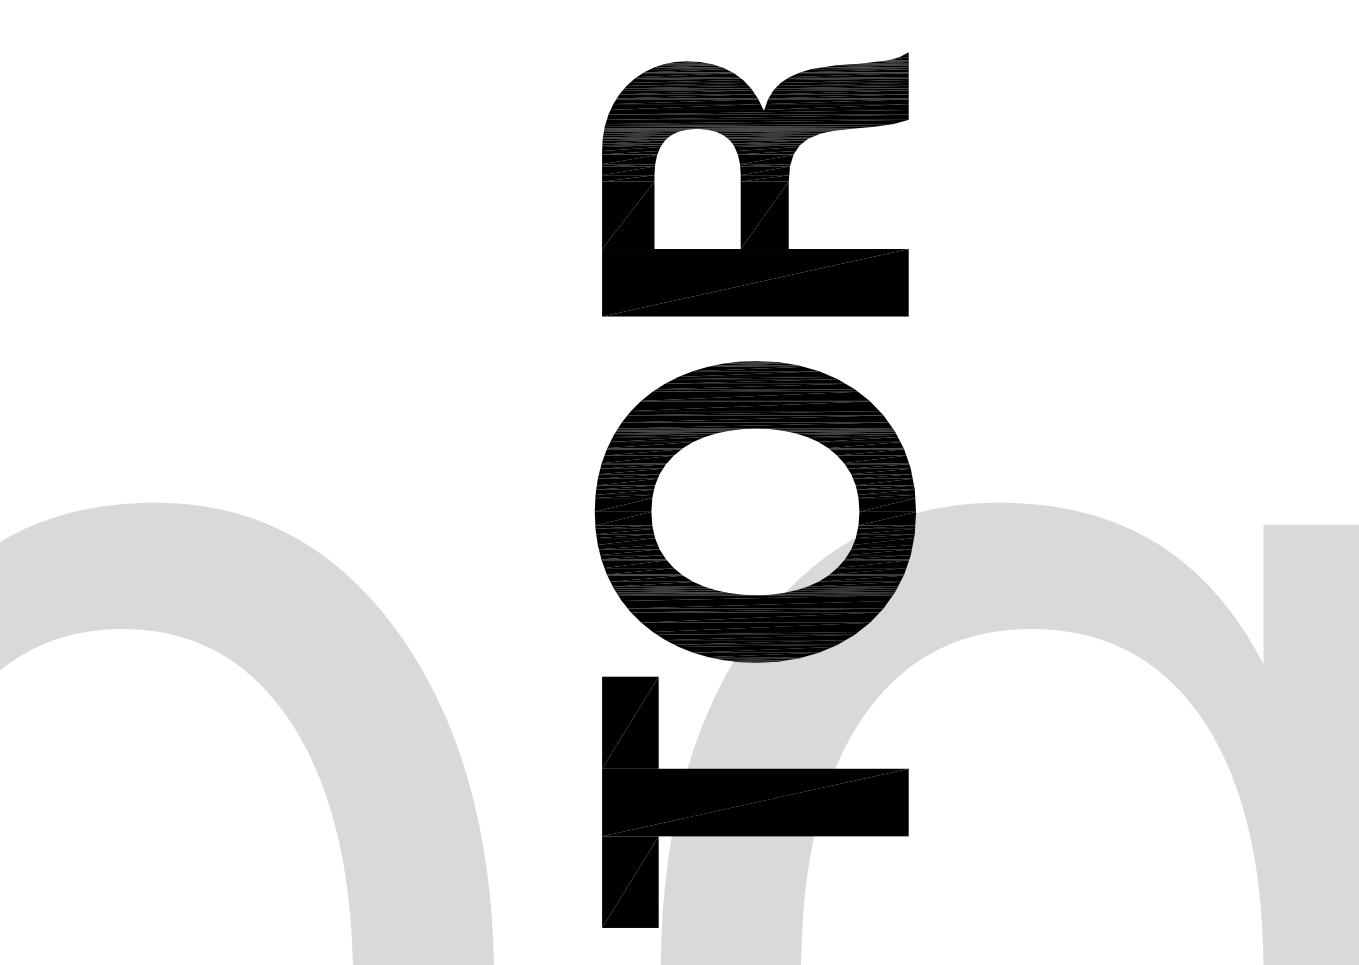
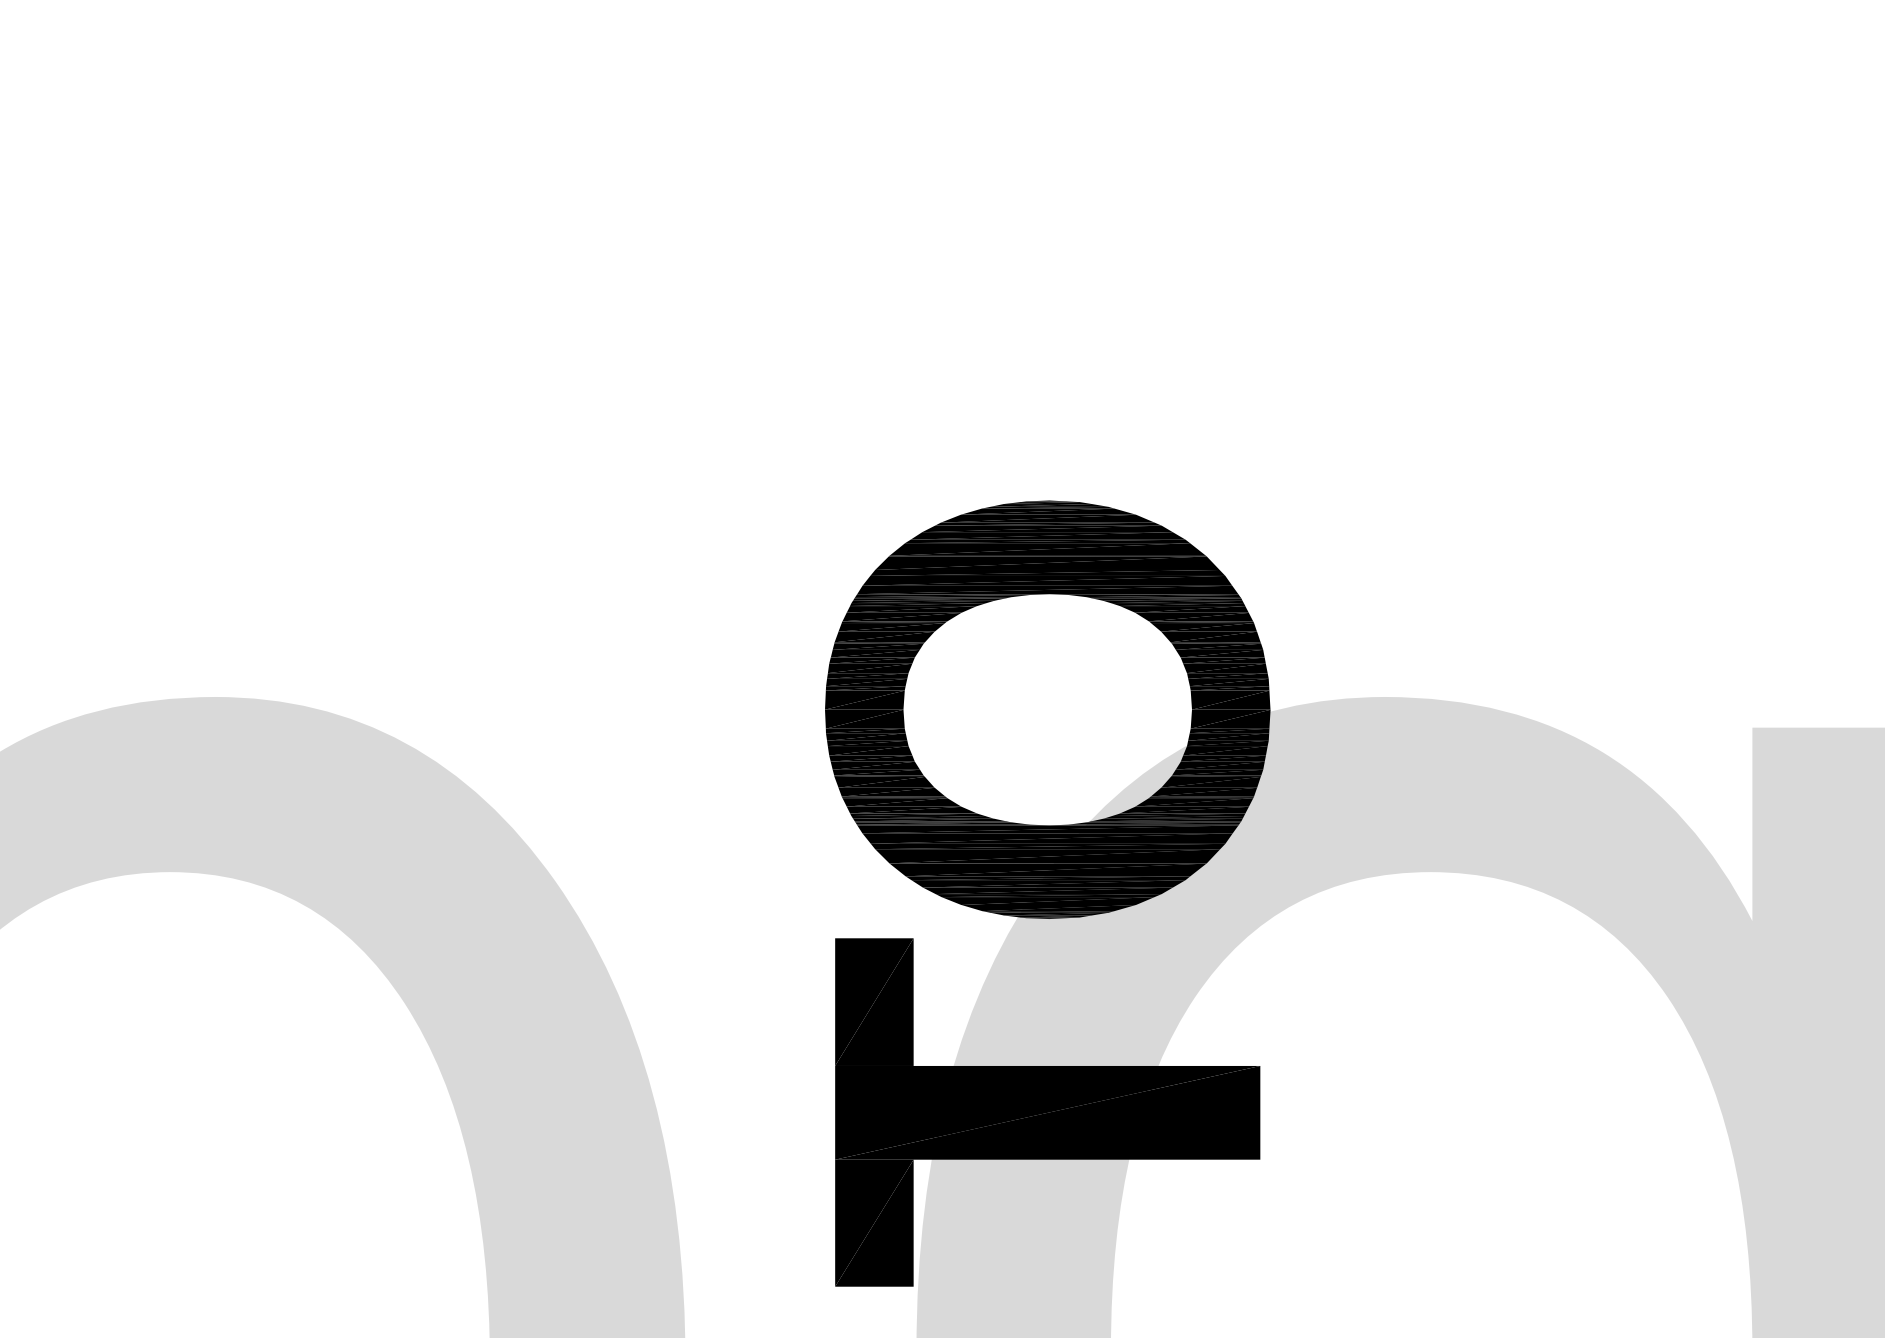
part: (755, 184) -> (1047, 255), removed

